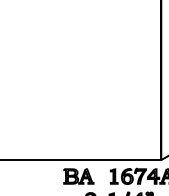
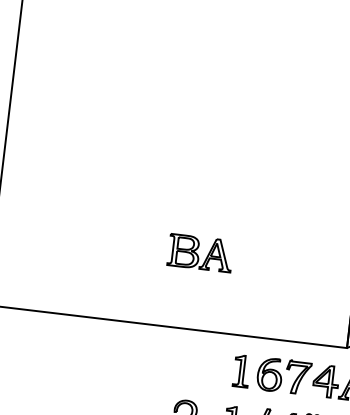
part: (78, 176) -> (199, 253), moved

